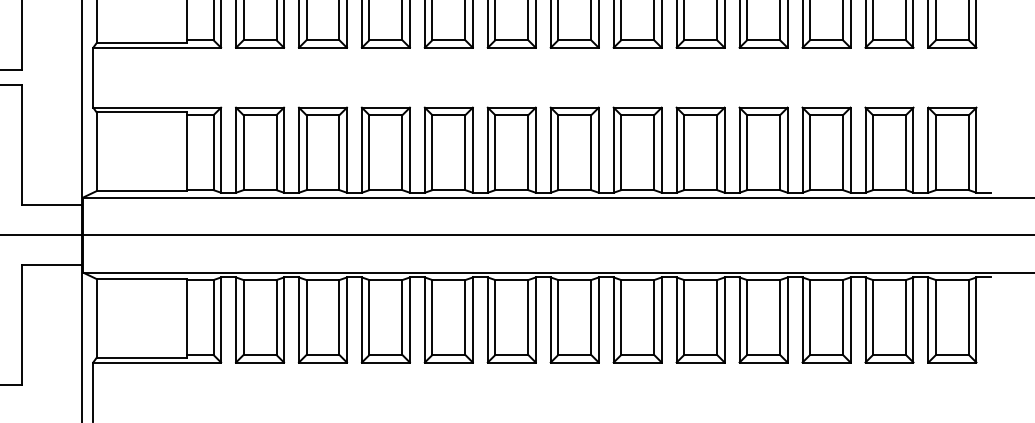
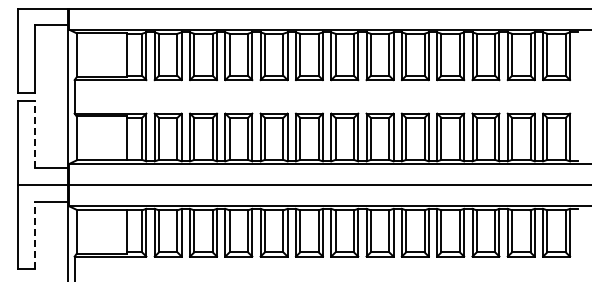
line: (21, 144) -> (34, 134), solid -> dashed
line: (21, 324) -> (34, 235), solid -> dashed

